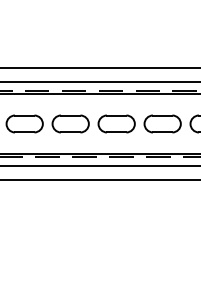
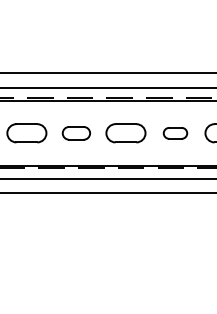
part: (70, 124) -> (76, 133), size x0.7
part: (162, 124) -> (175, 133), size x0.6

